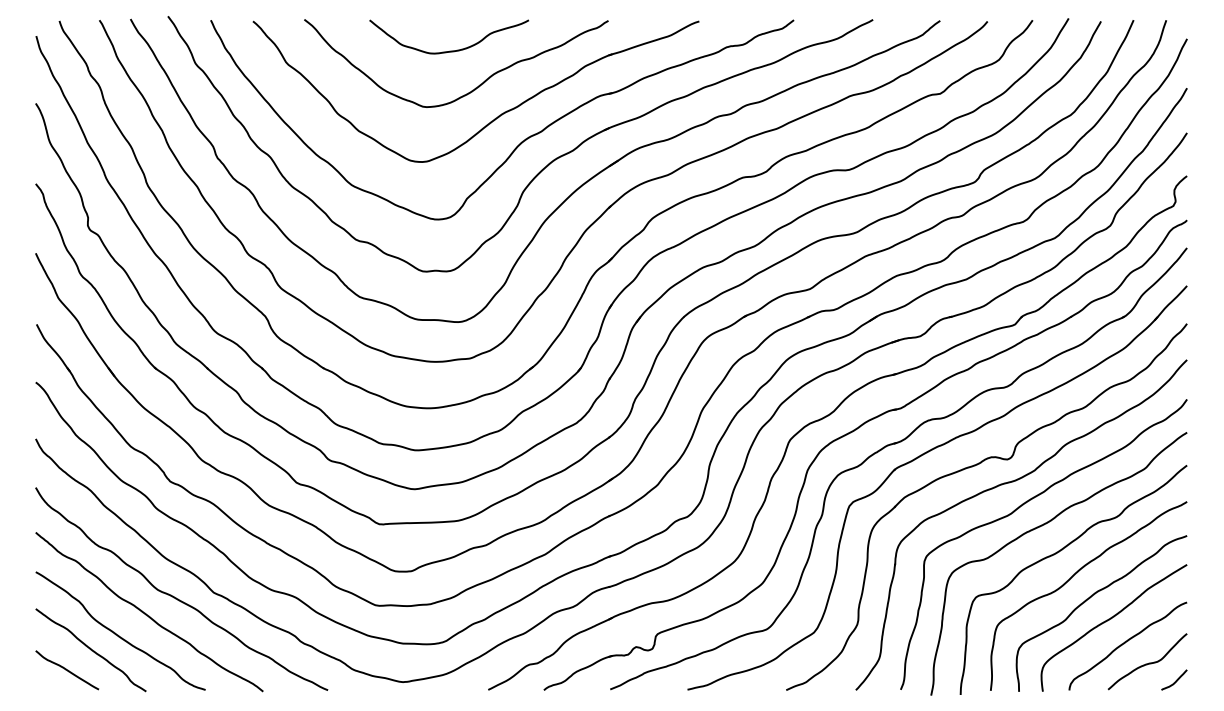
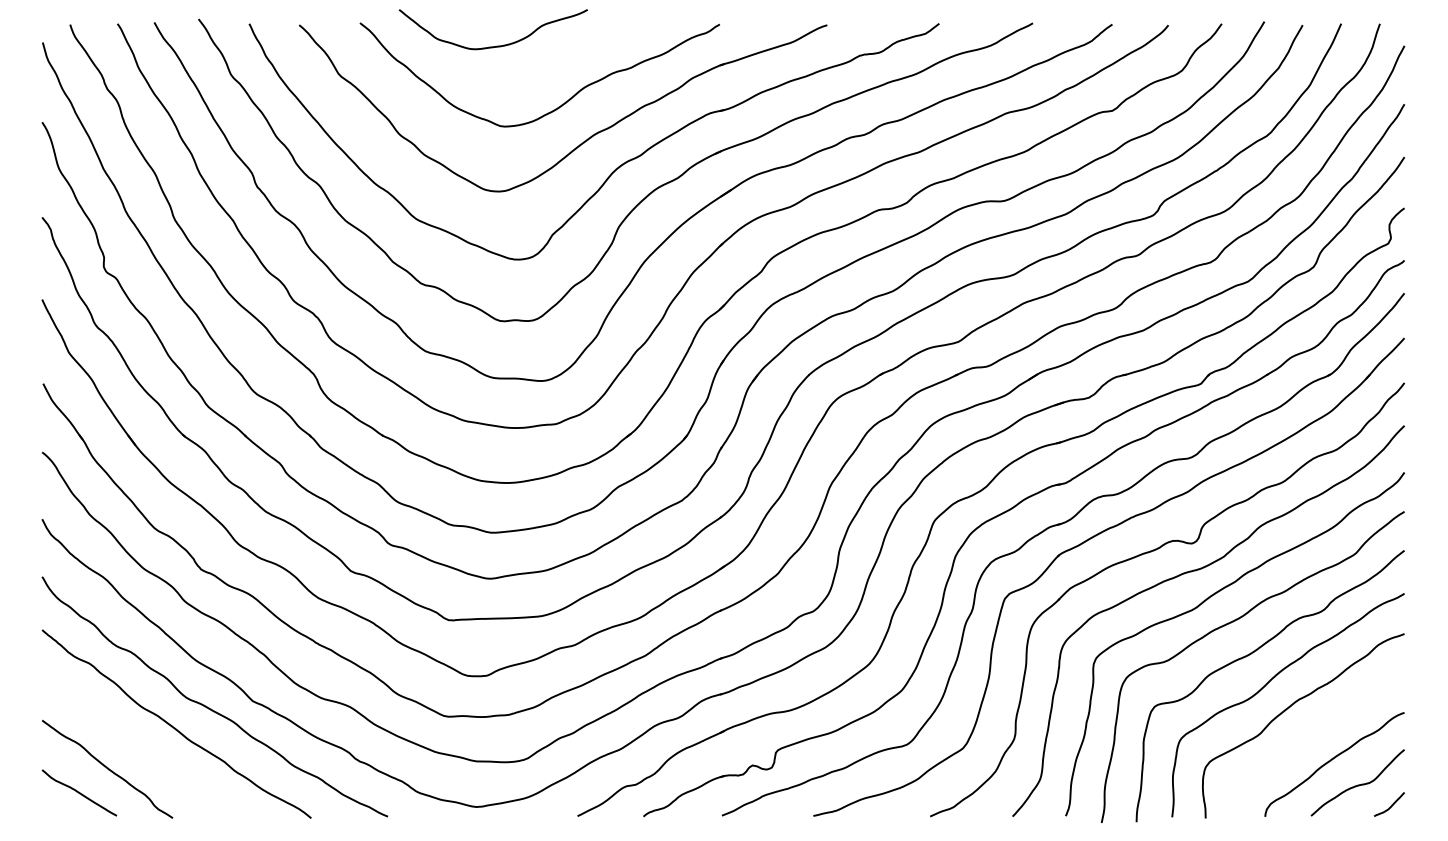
curve: (451, 50) -> (496, 45), moved
curve: (1110, 620) -> (1313, 733), removed
curve: (118, 635) -> (140, 751), removed

